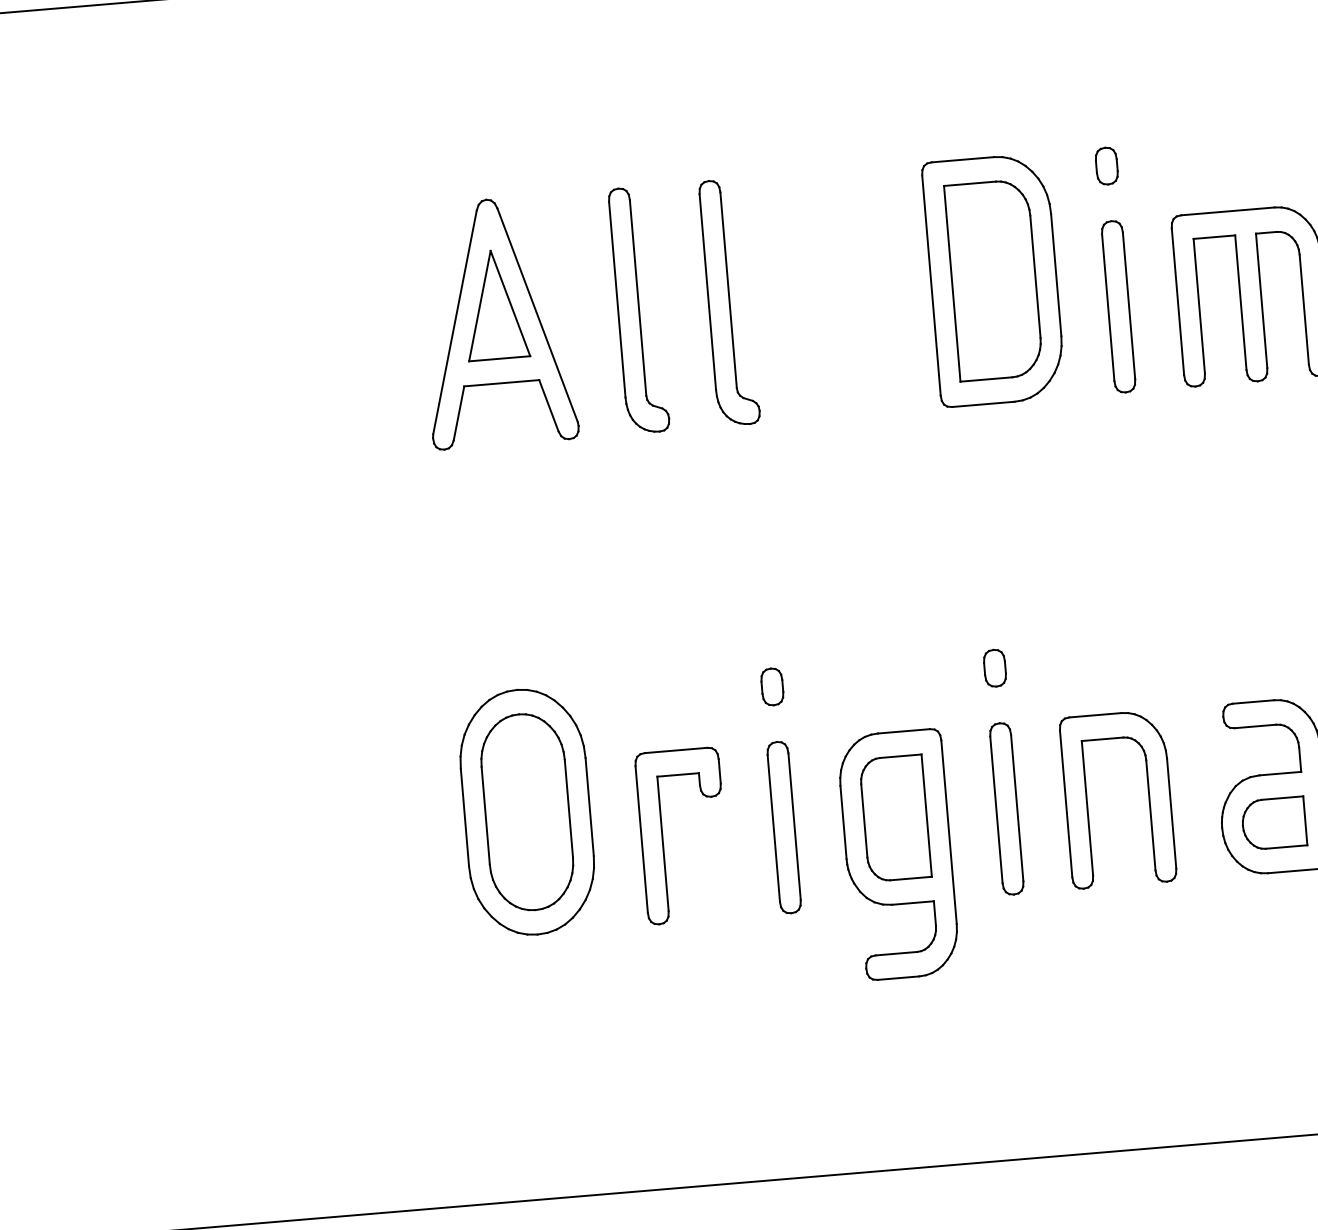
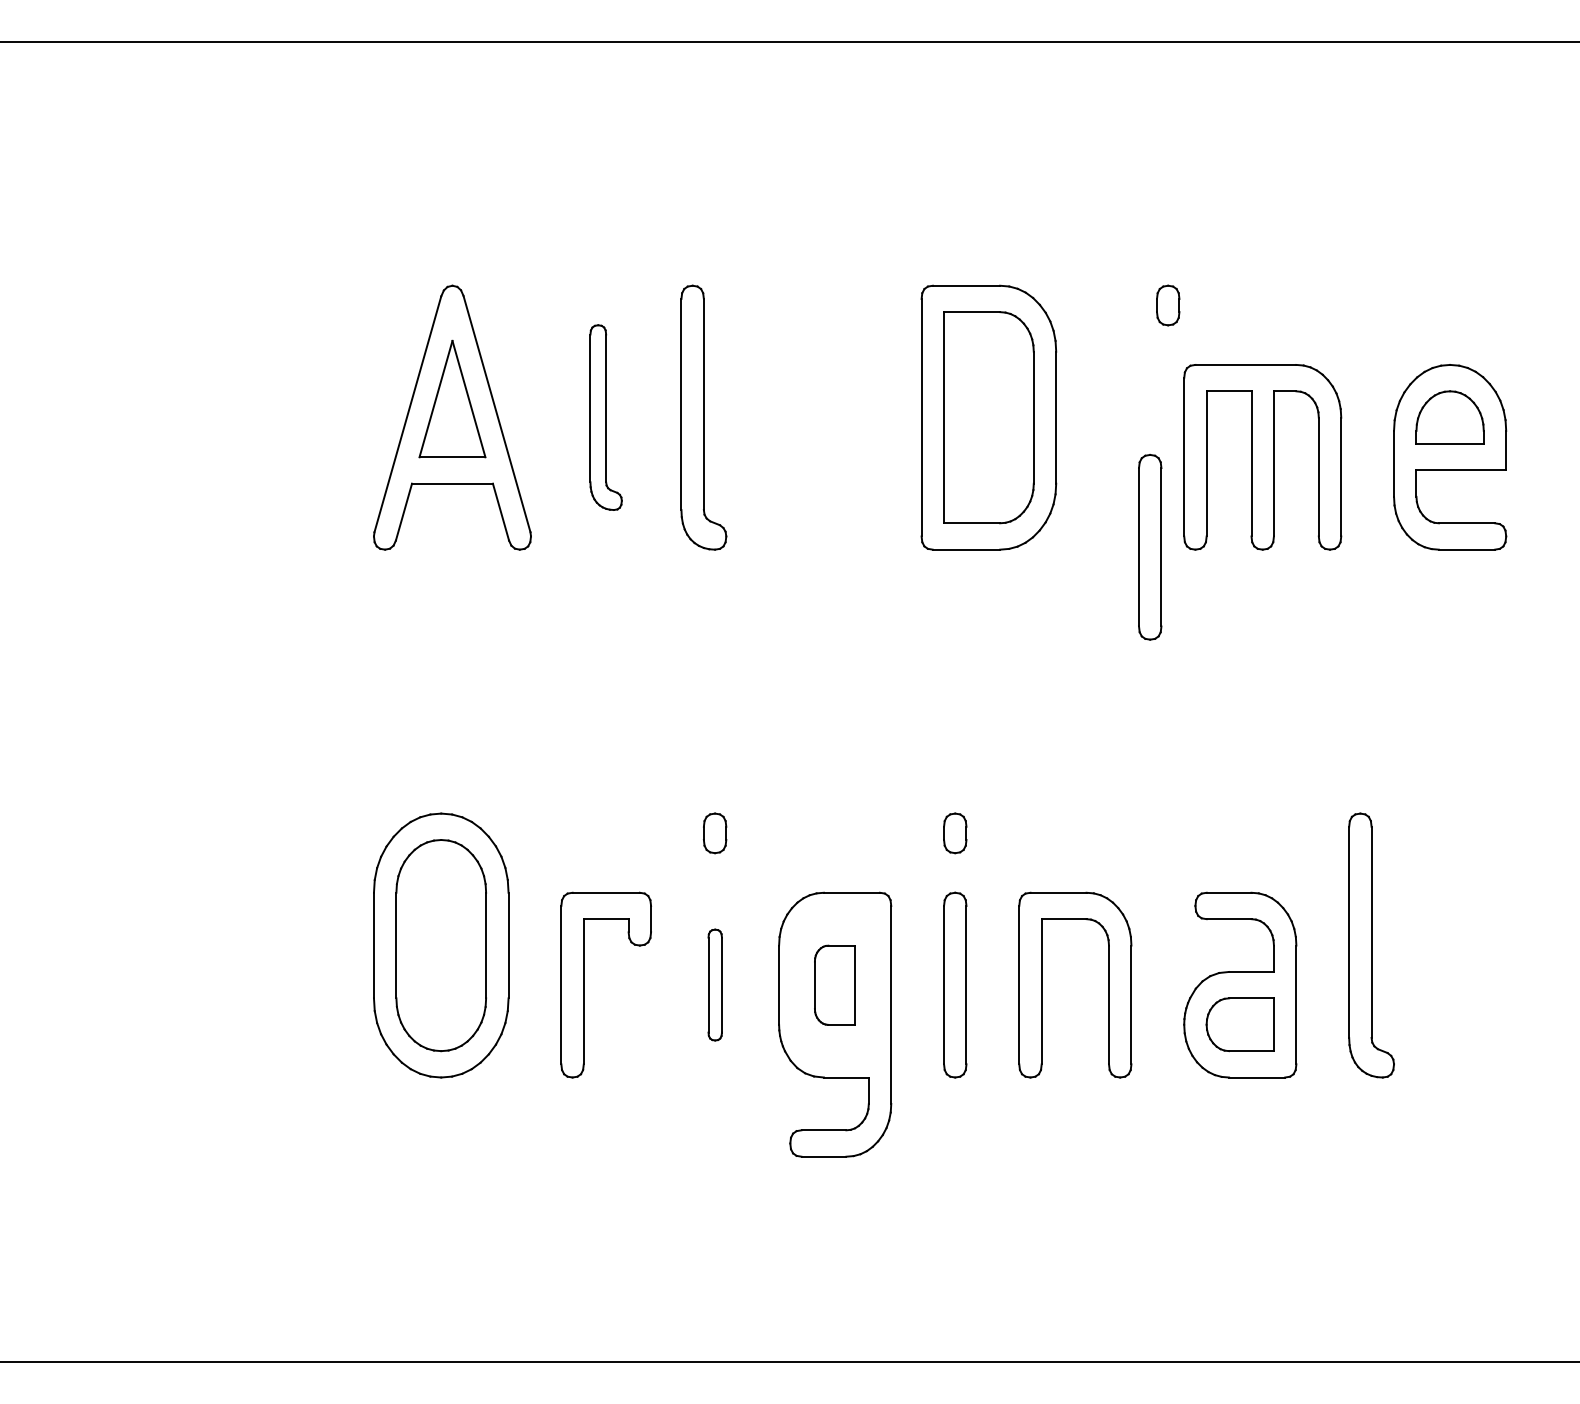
part: (1107, 166) -> (1168, 305), moved
part: (1118, 306) -> (1150, 547), moved
part: (638, 309) -> (605, 417), size x0.7
part: (894, 818) -> (834, 985), size x0.6
part: (784, 826) -> (715, 984), size x0.6

